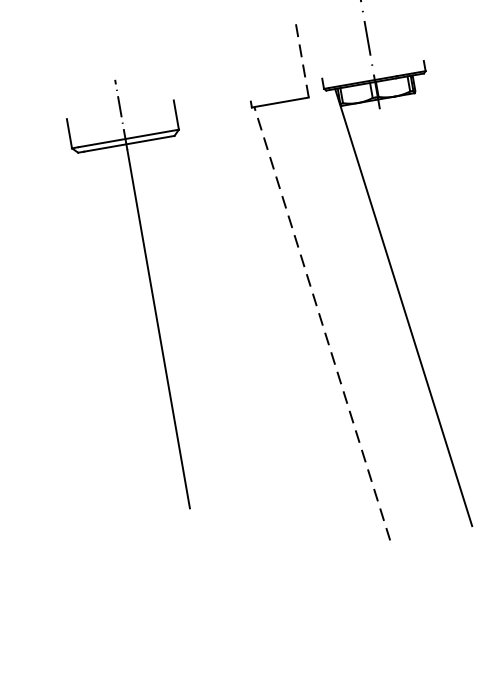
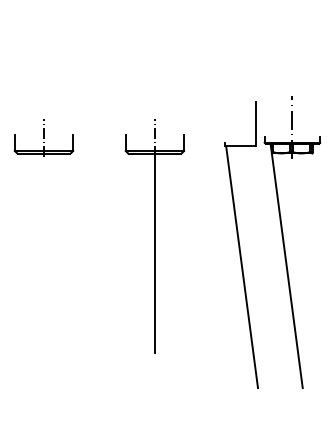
line: (301, 58) -> (255, 124), dashed -> solid
line: (322, 322) -> (242, 266), dashed -> solid

